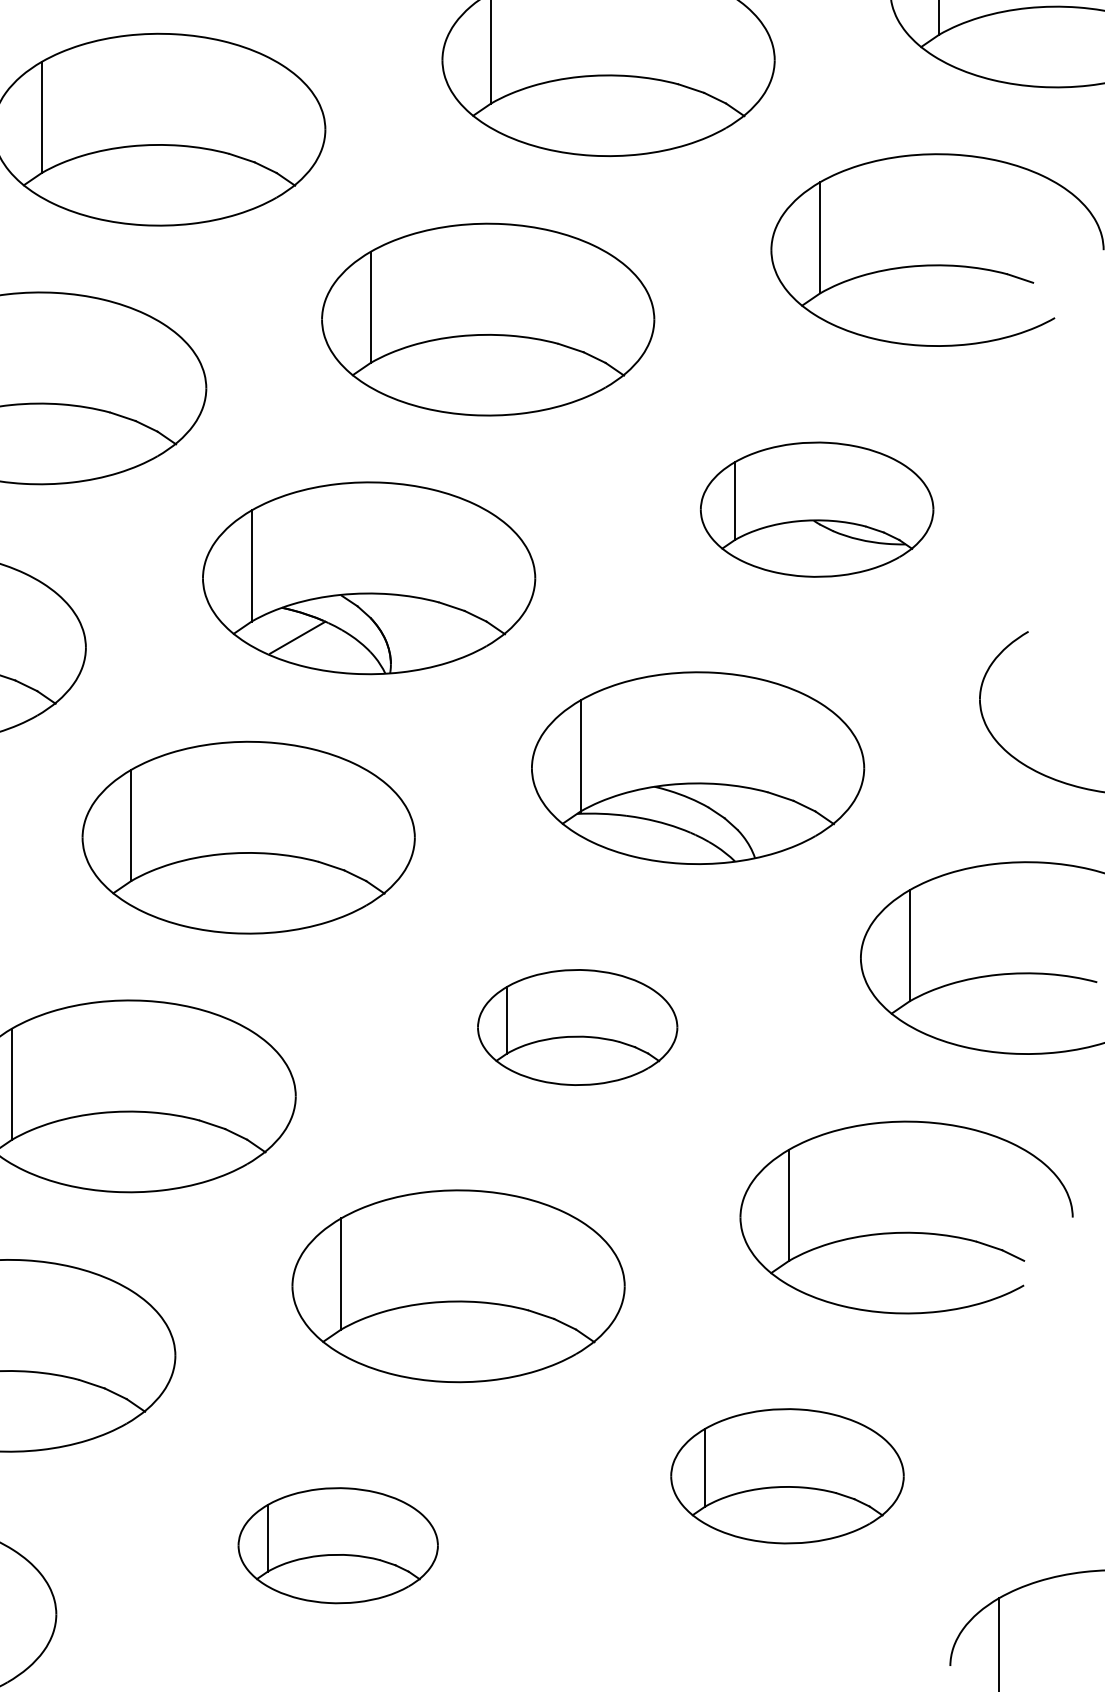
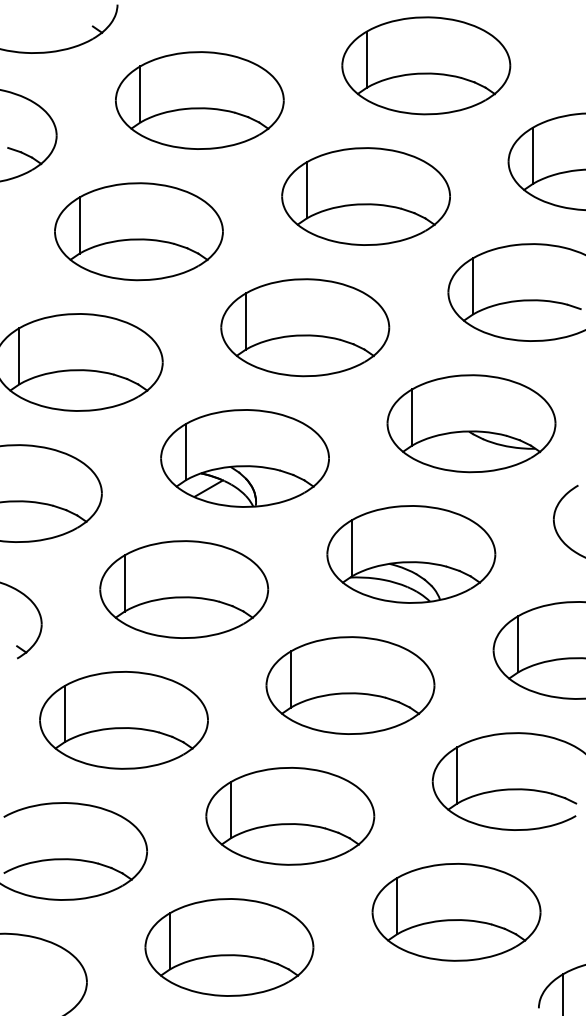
part: (817, 509) -> (471, 423), size x1.43
part: (577, 1027) -> (350, 685), size x1.67
part: (787, 1476) -> (456, 912), size x1.43
part: (338, 1545) -> (229, 947), size x1.67

